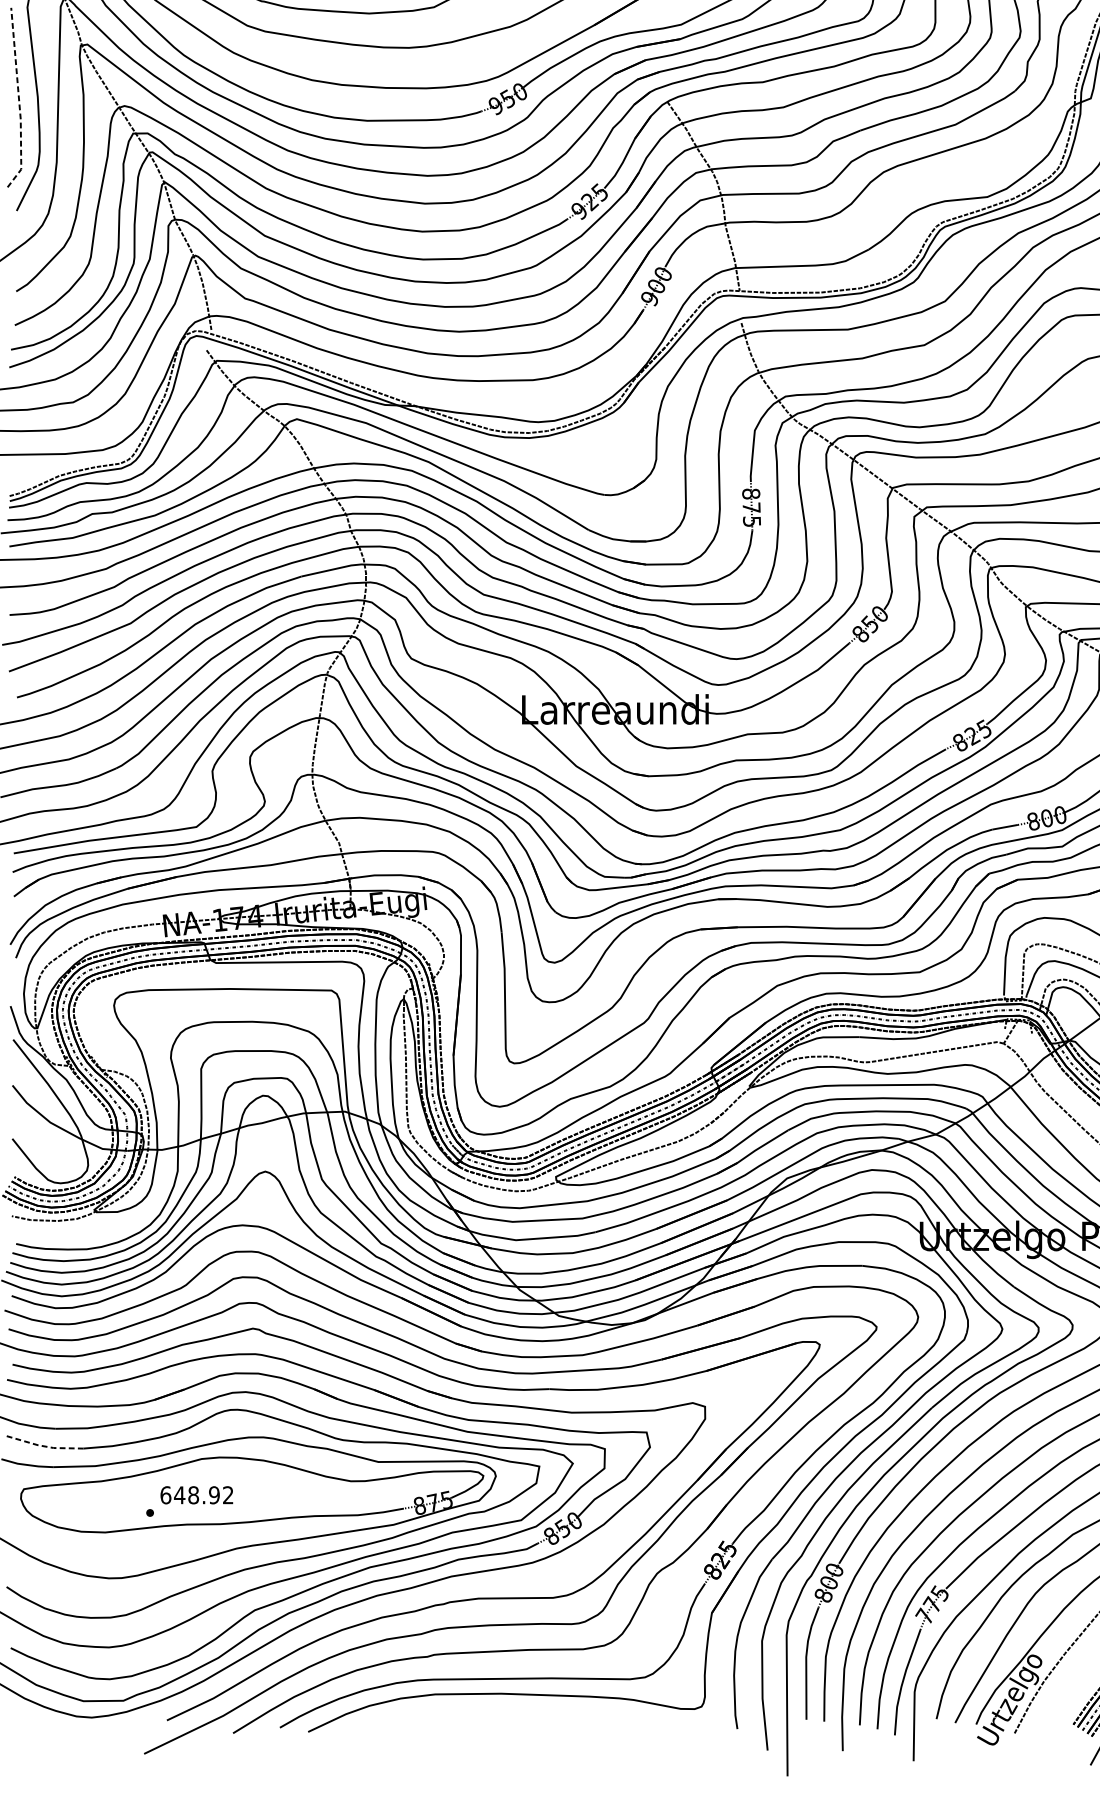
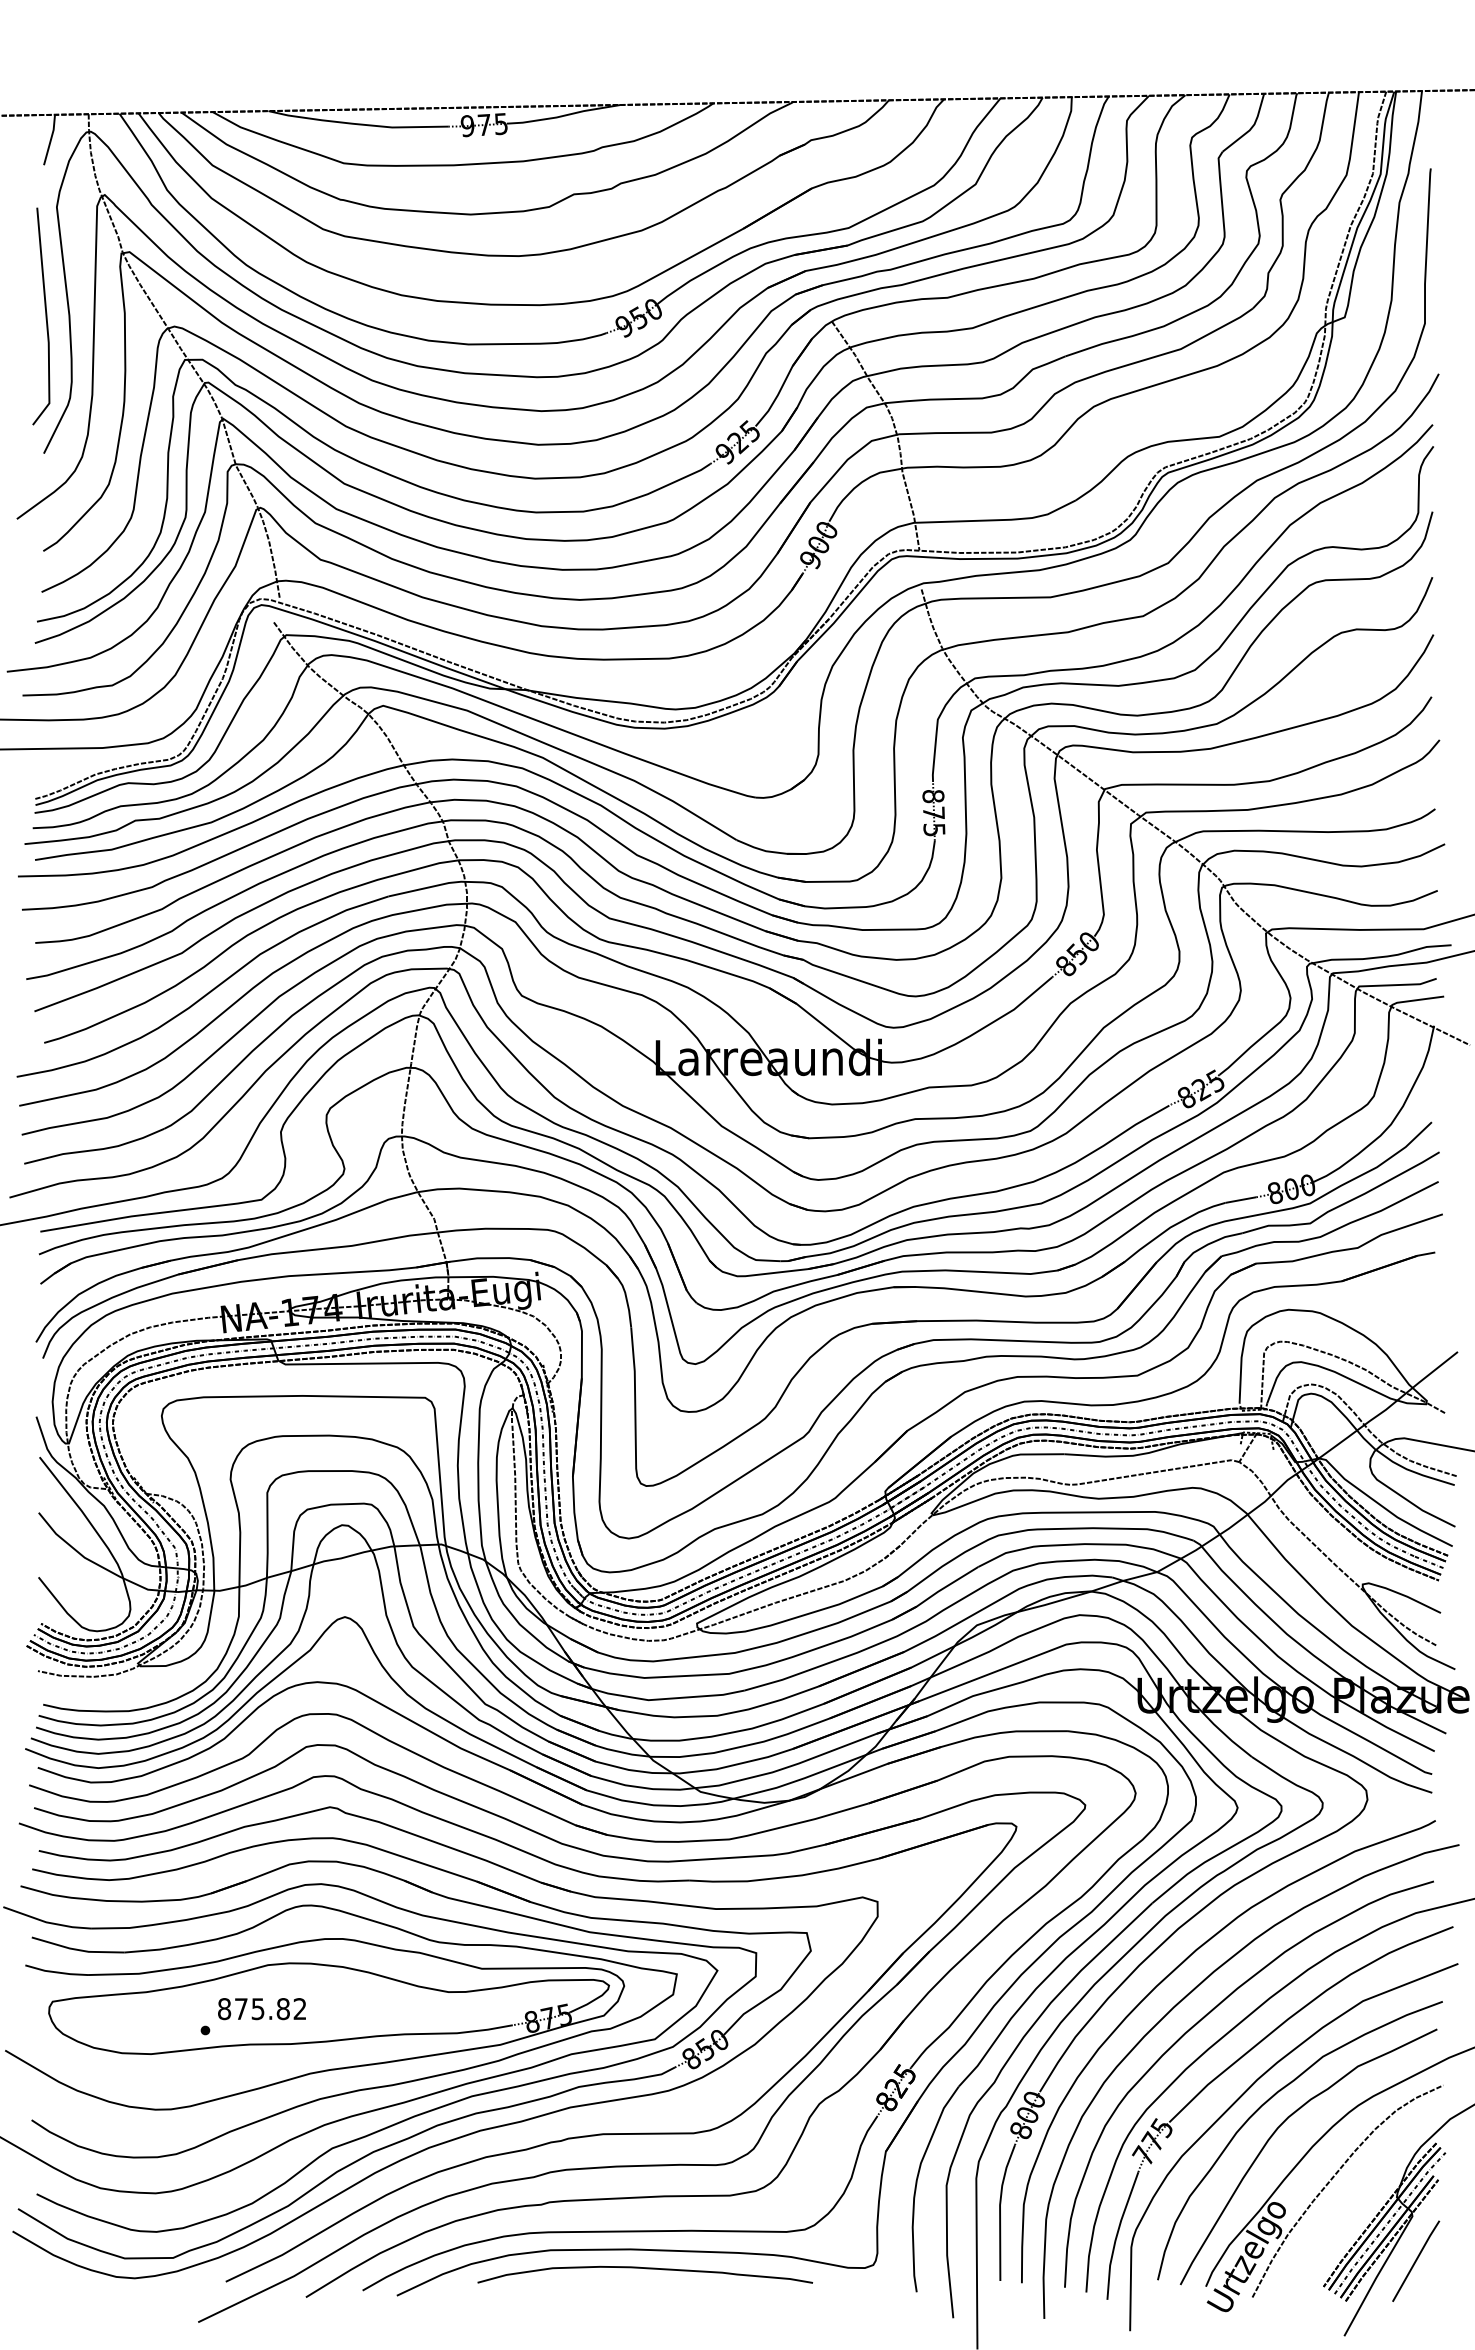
line: (18, 100) -> (46, 319), dashed -> solid
line: (45, 1446) -> (78, 1950), dashed -> solid
text: (189, 1495) -> (253, 2009), 648.92 -> 875.82
curve: (514, 1710) -> (646, 2269), added

